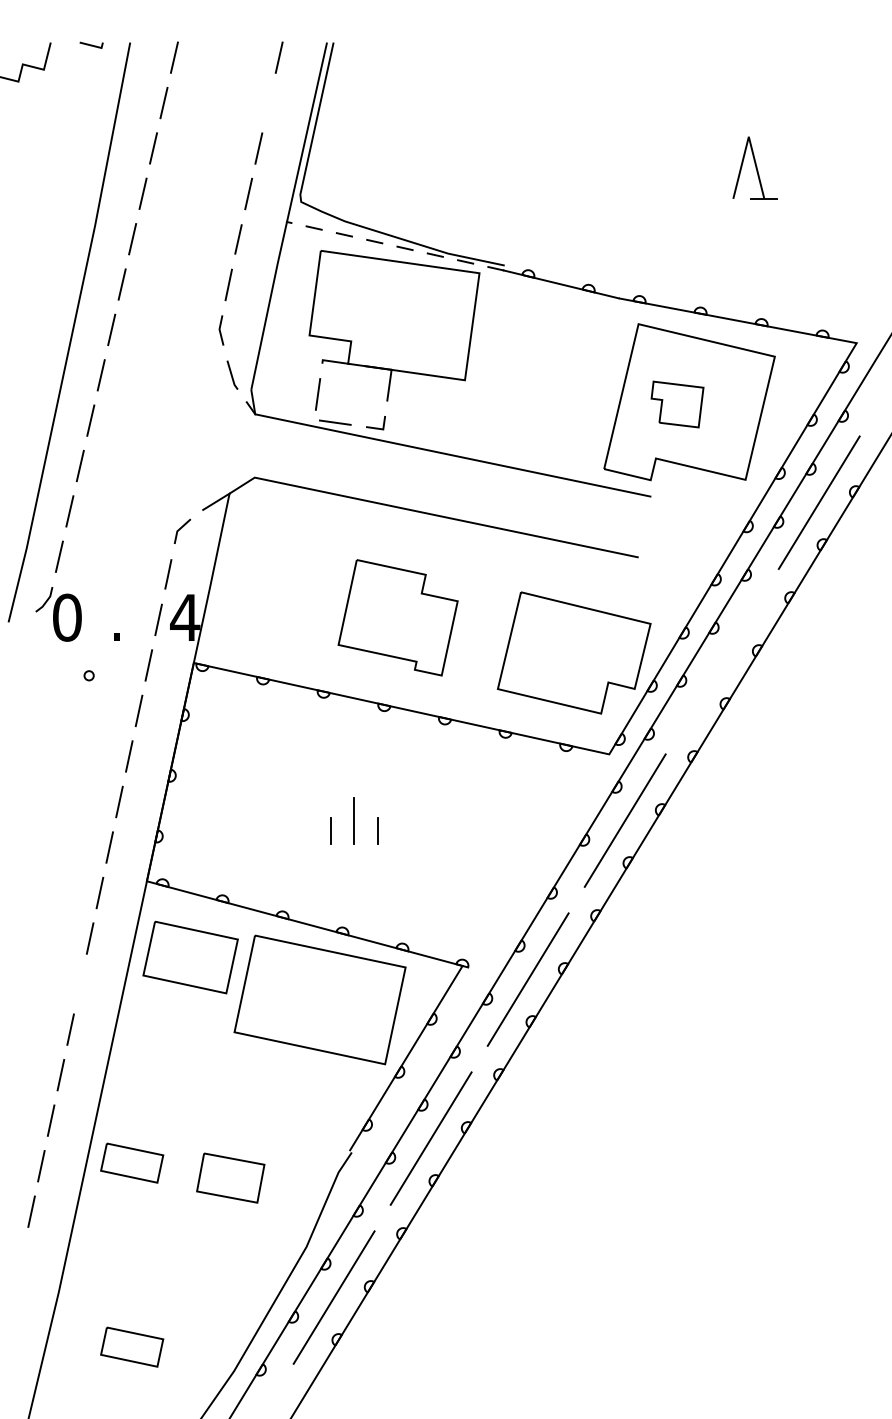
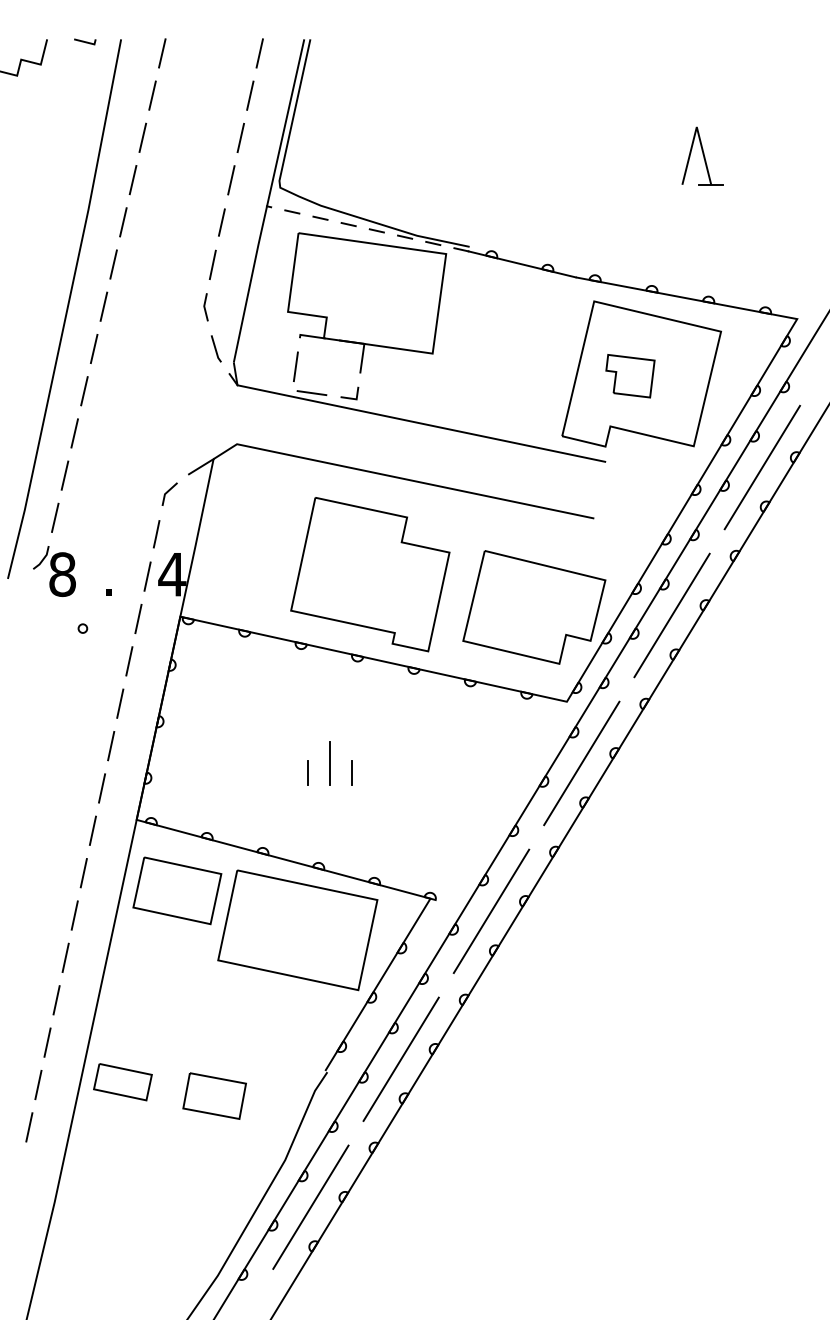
line: (268, 103) -> (249, 96), added
text: (67, 617) -> (62, 574), 0 -> 8
part: (398, 617) -> (370, 574), size x1.43
line: (721, 661) -> (671, 615), added
line: (80, 983) -> (74, 914), added
part: (132, 1346) -> (123, 1252), removed

